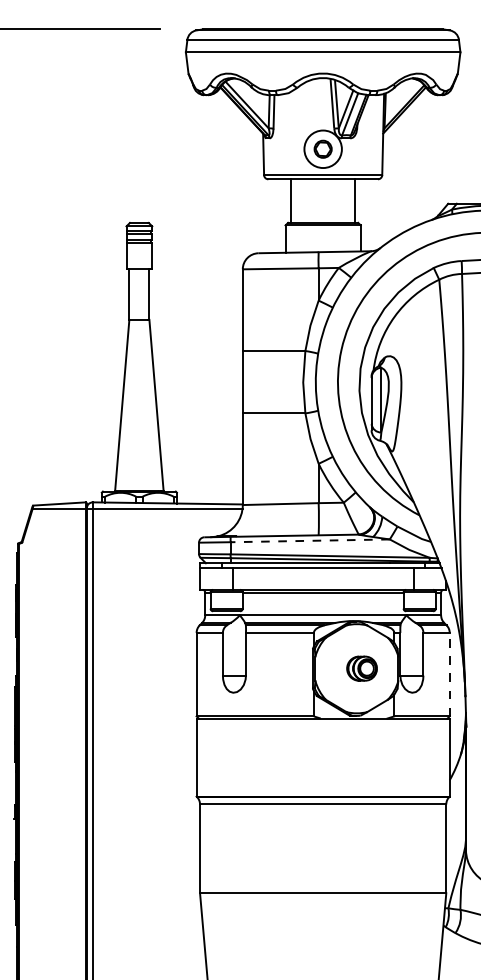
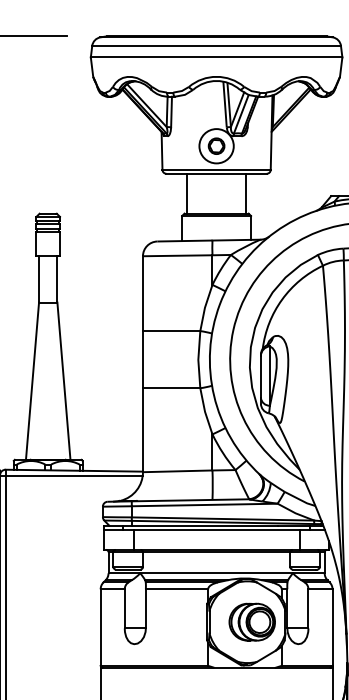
line: (310, 540) -> (205, 504), dashed -> solid
part: (361, 668) -> (251, 621), size x1.67
line: (449, 674) -> (332, 627), dashed -> solid

